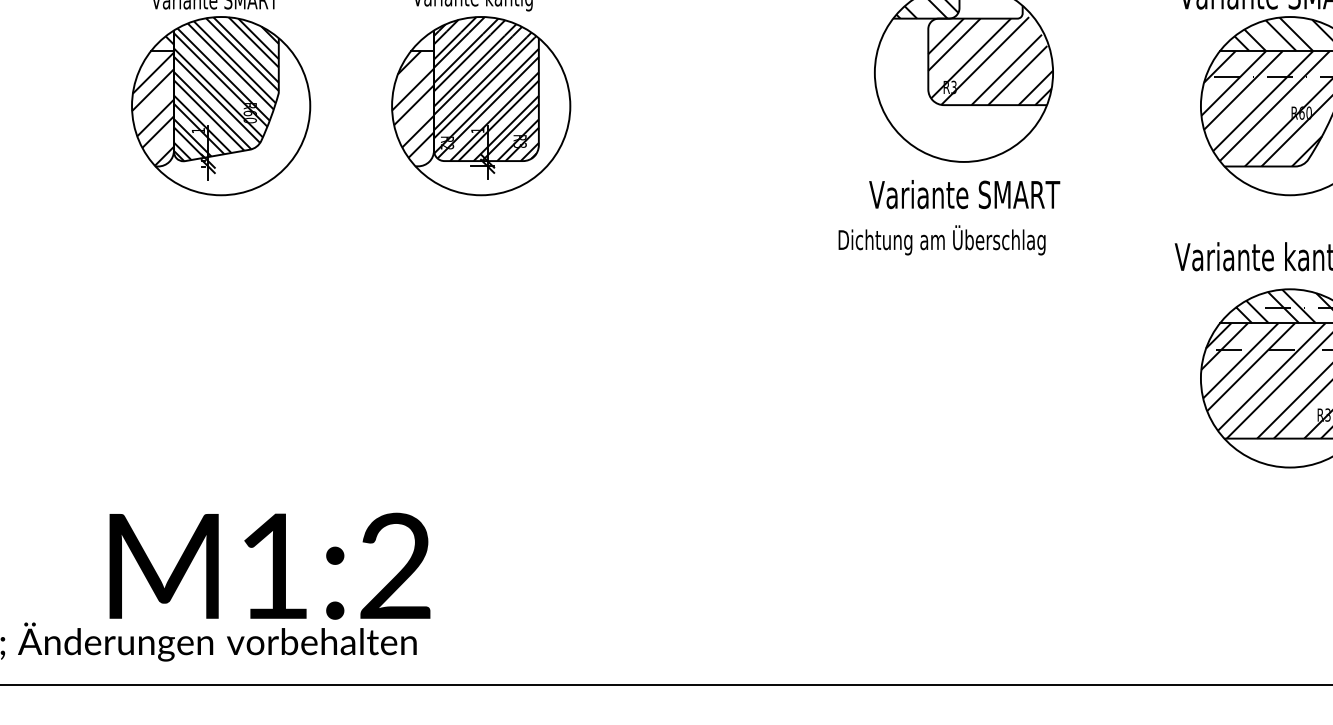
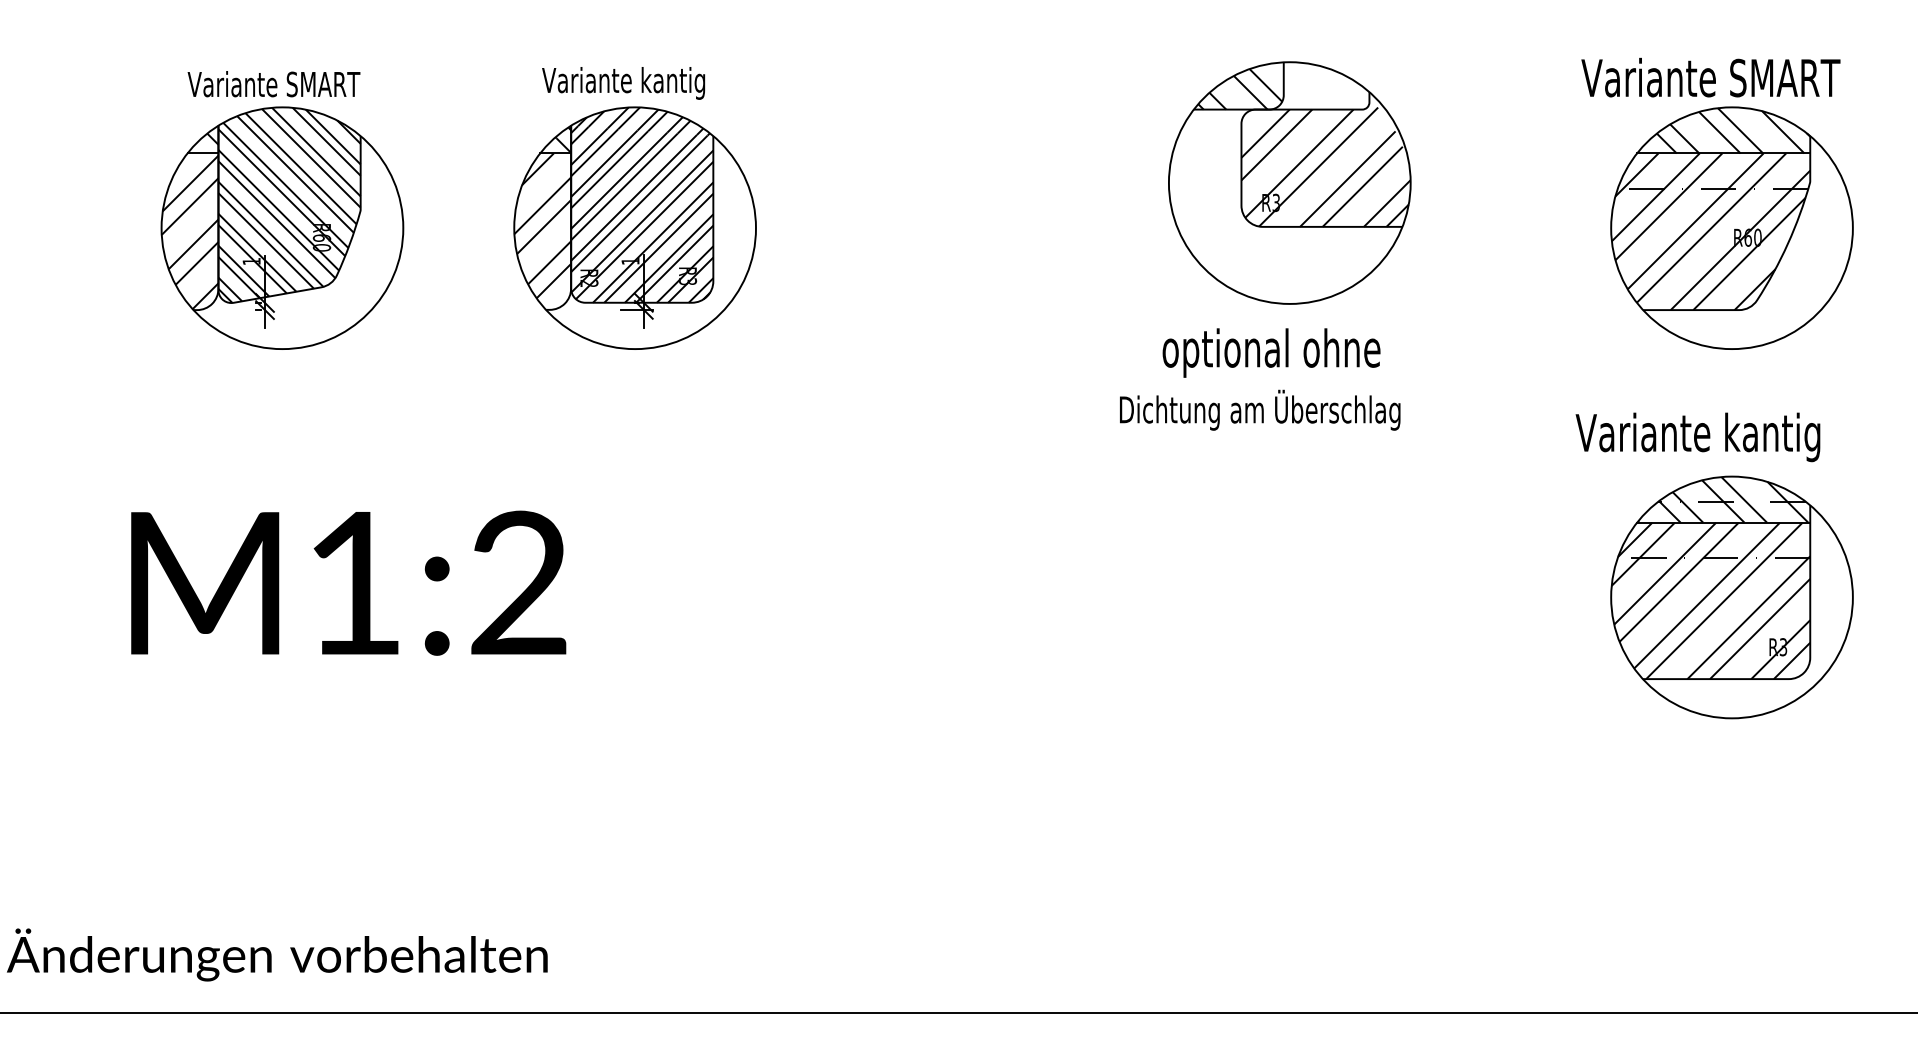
hatch: (428, 40) -> (563, 139), added
text: (964, 197) -> (1290, 352), Variante SMART -> optional ohne
text: (269, 565) -> (348, 582), moved

